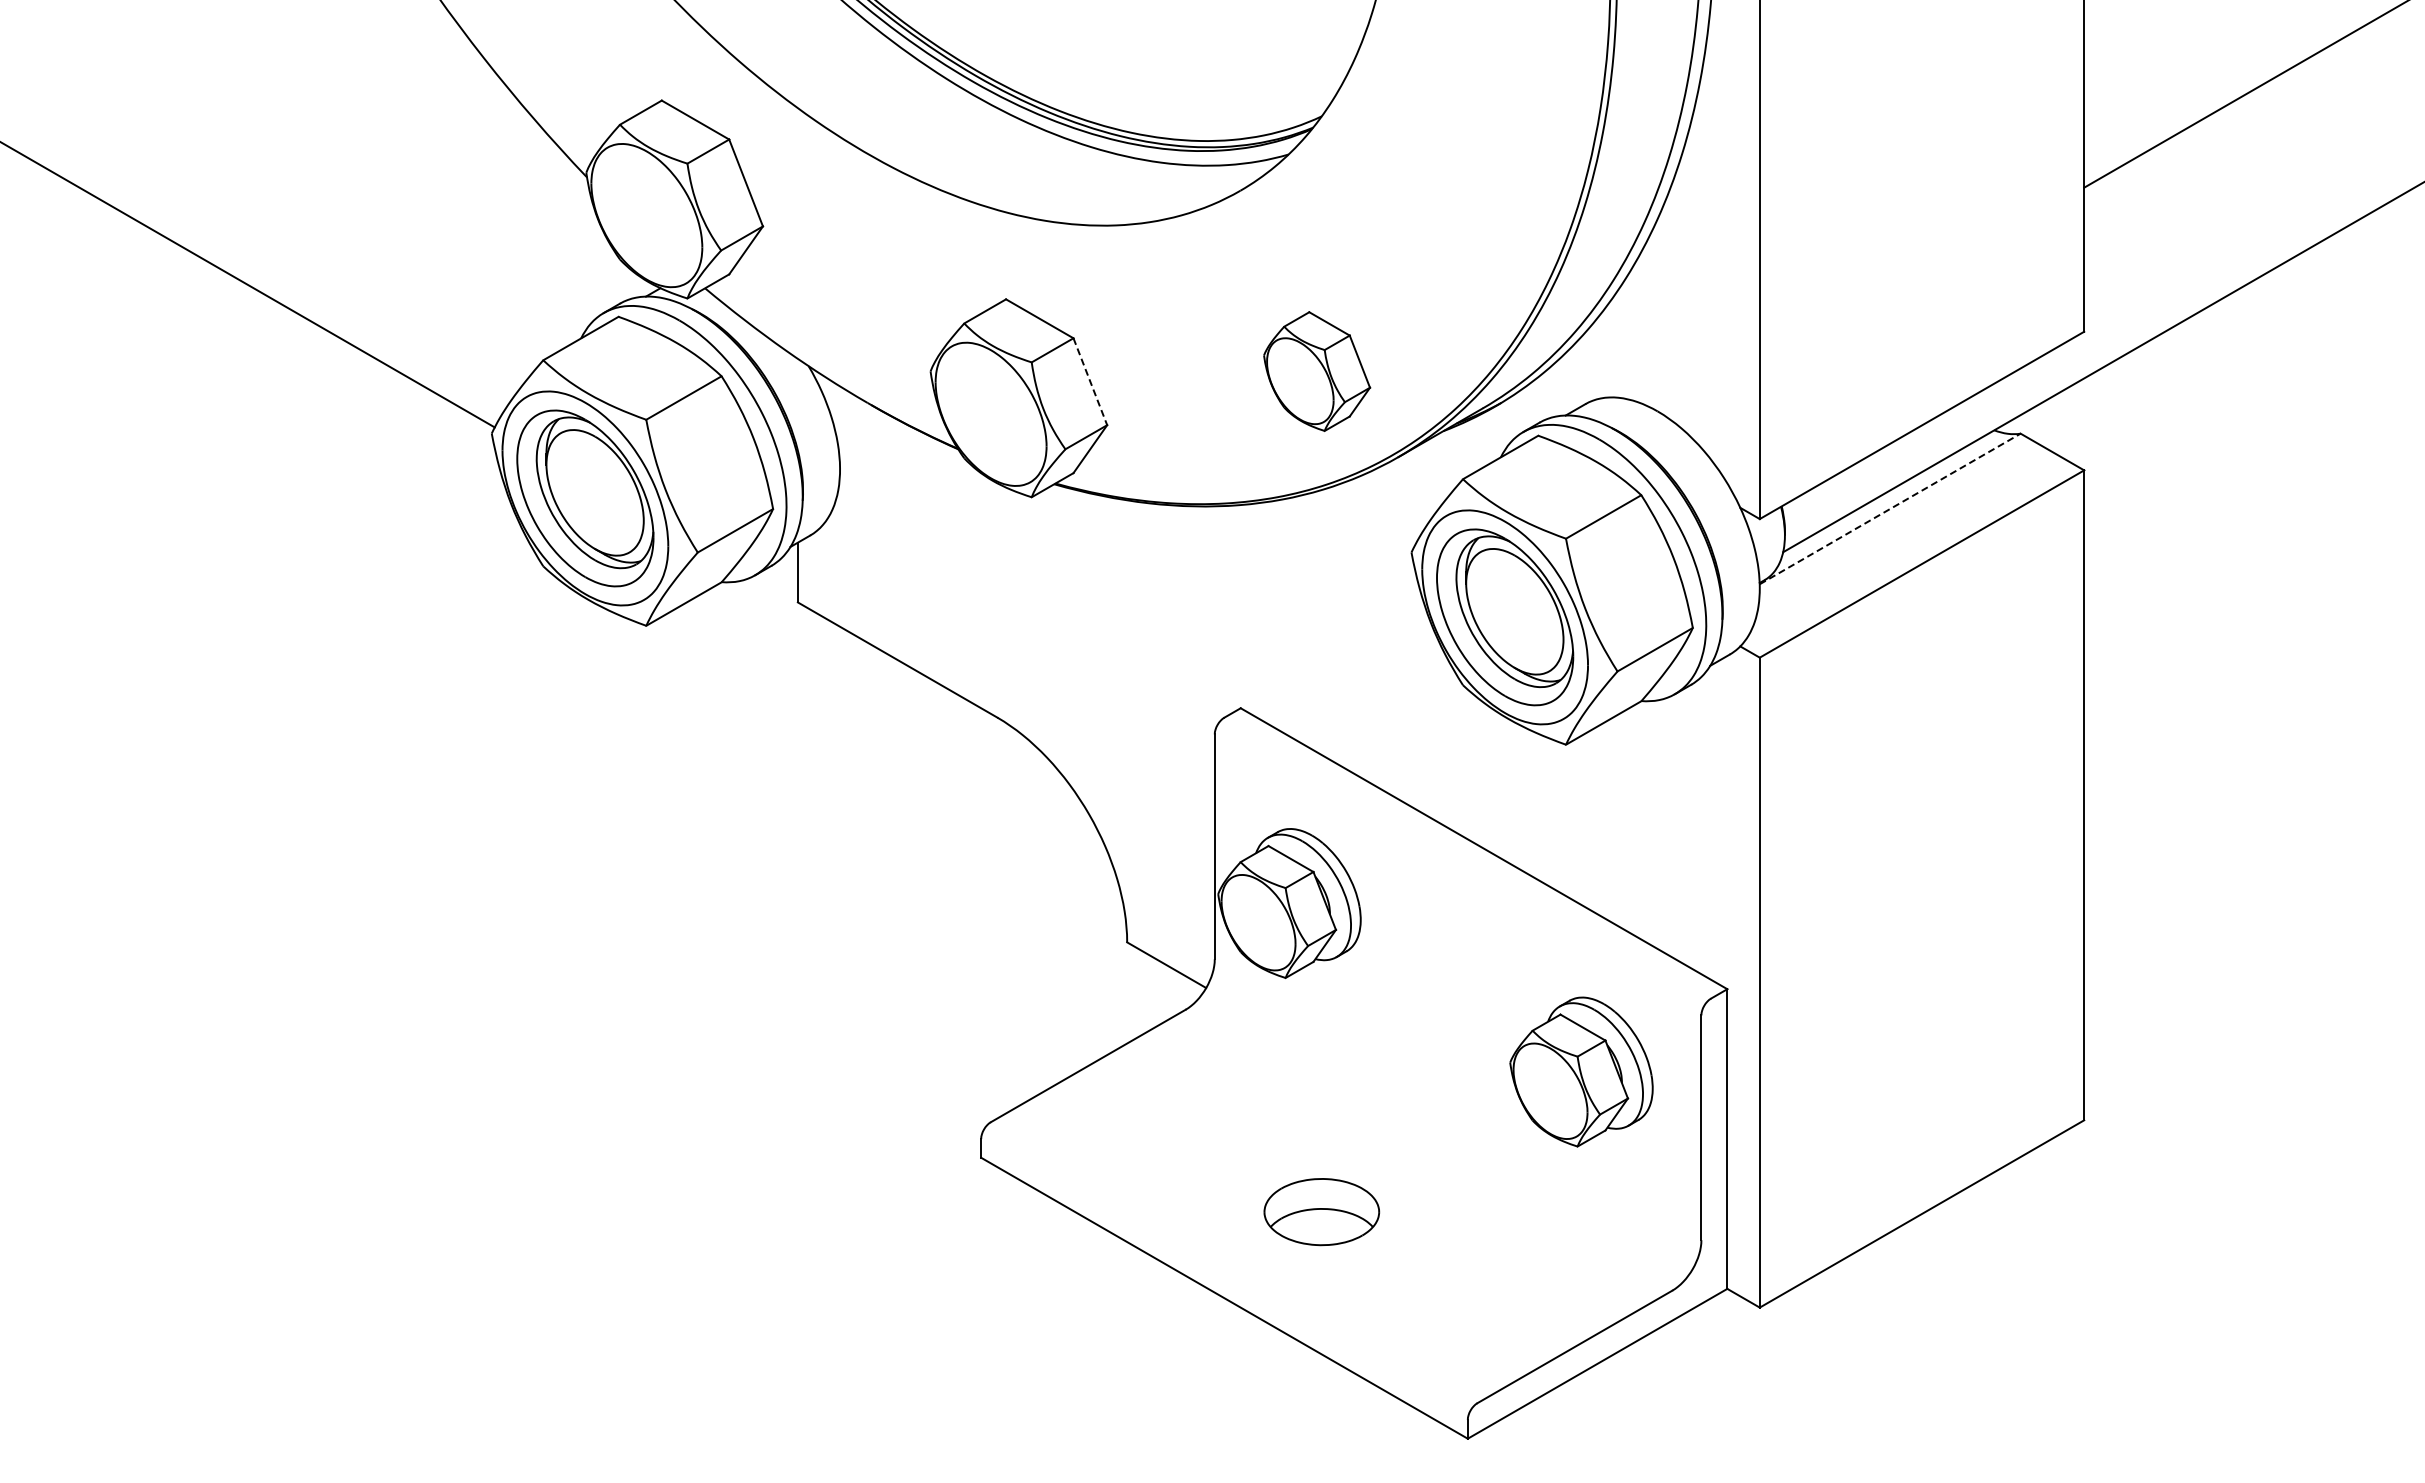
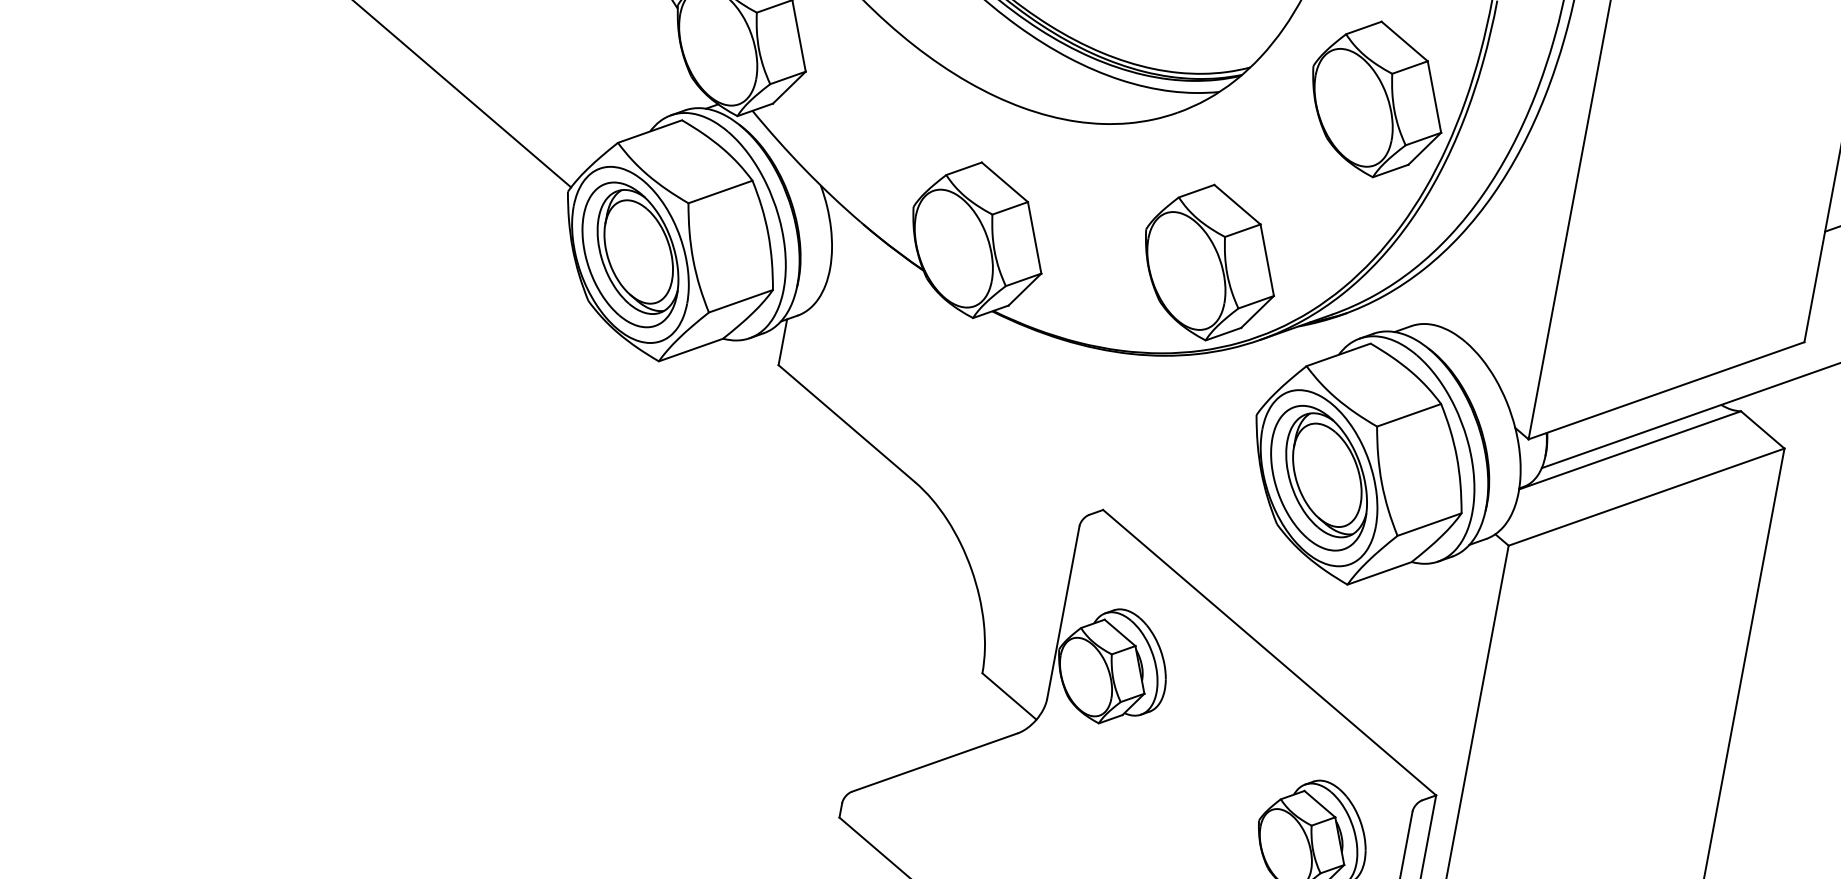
part: (1489, 126) -> (1377, 99), added
part: (1316, 371) -> (1209, 262), size x1.67
line: (1090, 381) -> (1034, 237), dashed -> solid
line: (1890, 508) -> (1630, 450), dashed -> solid

